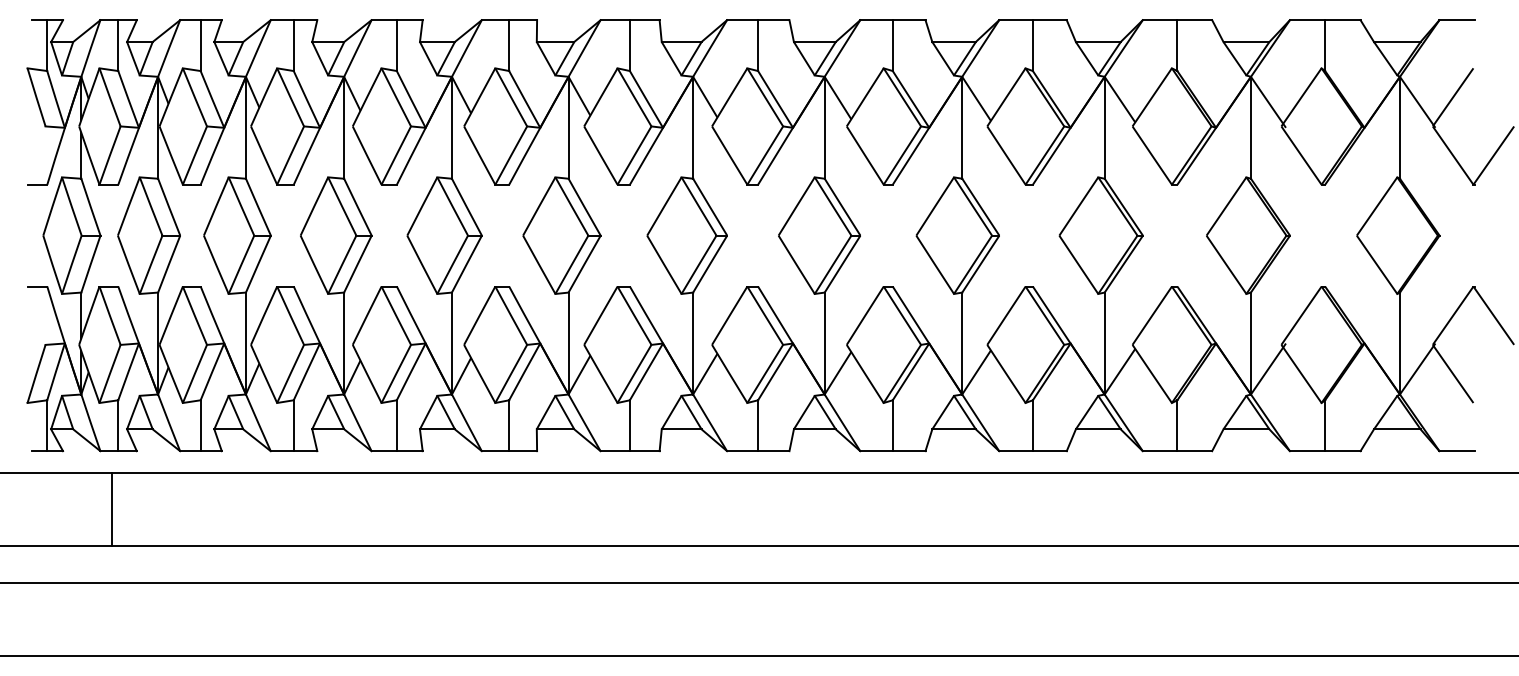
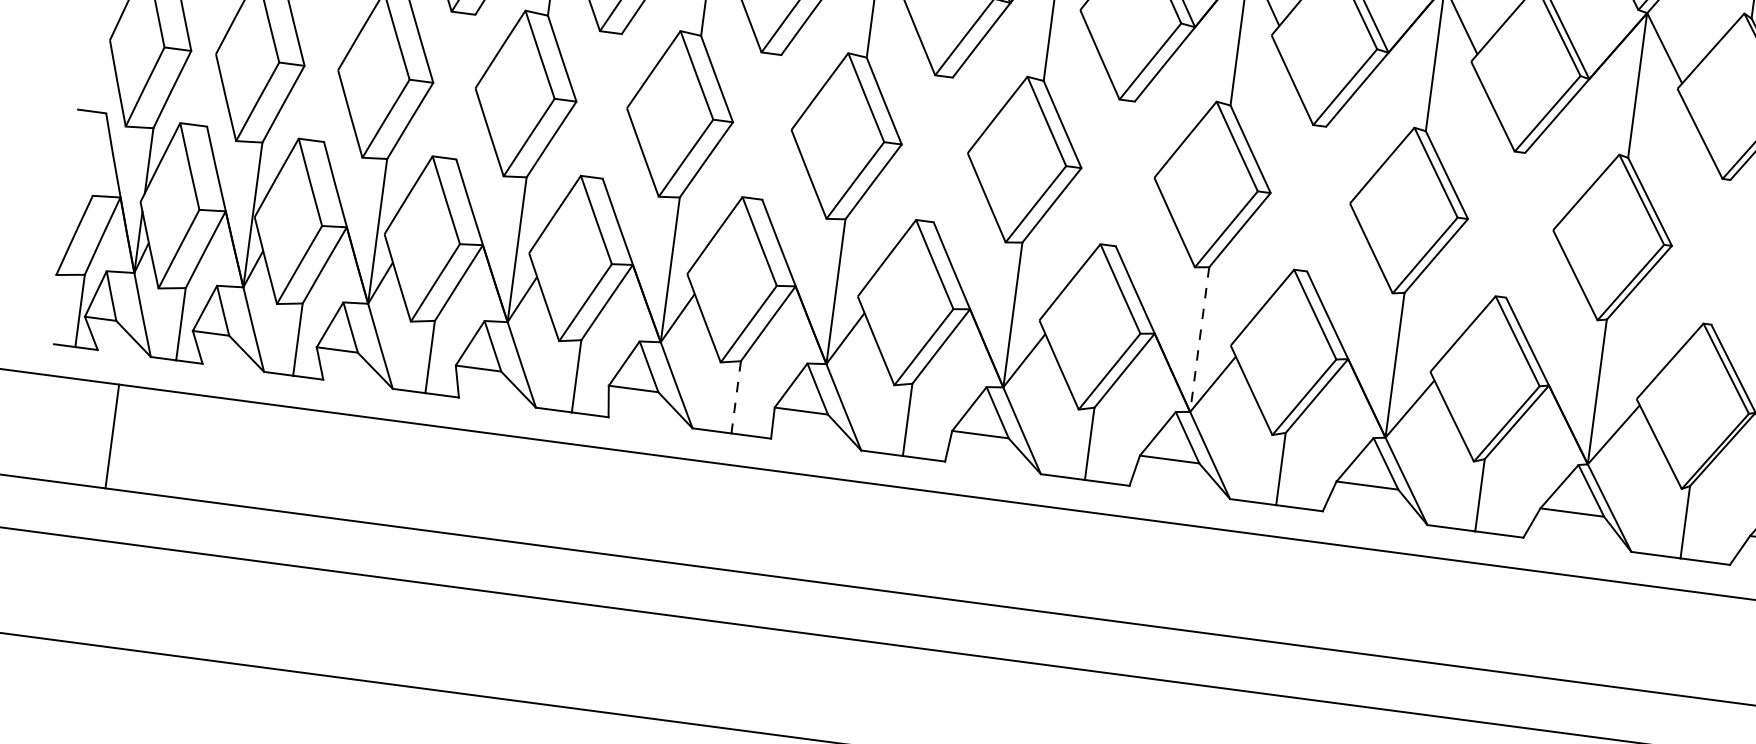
line: (824, 343) -> (1199, 339), solid -> dashed
line: (509, 426) -> (736, 398), solid -> dashed
line: (111, 509) -> (111, 436), moved

